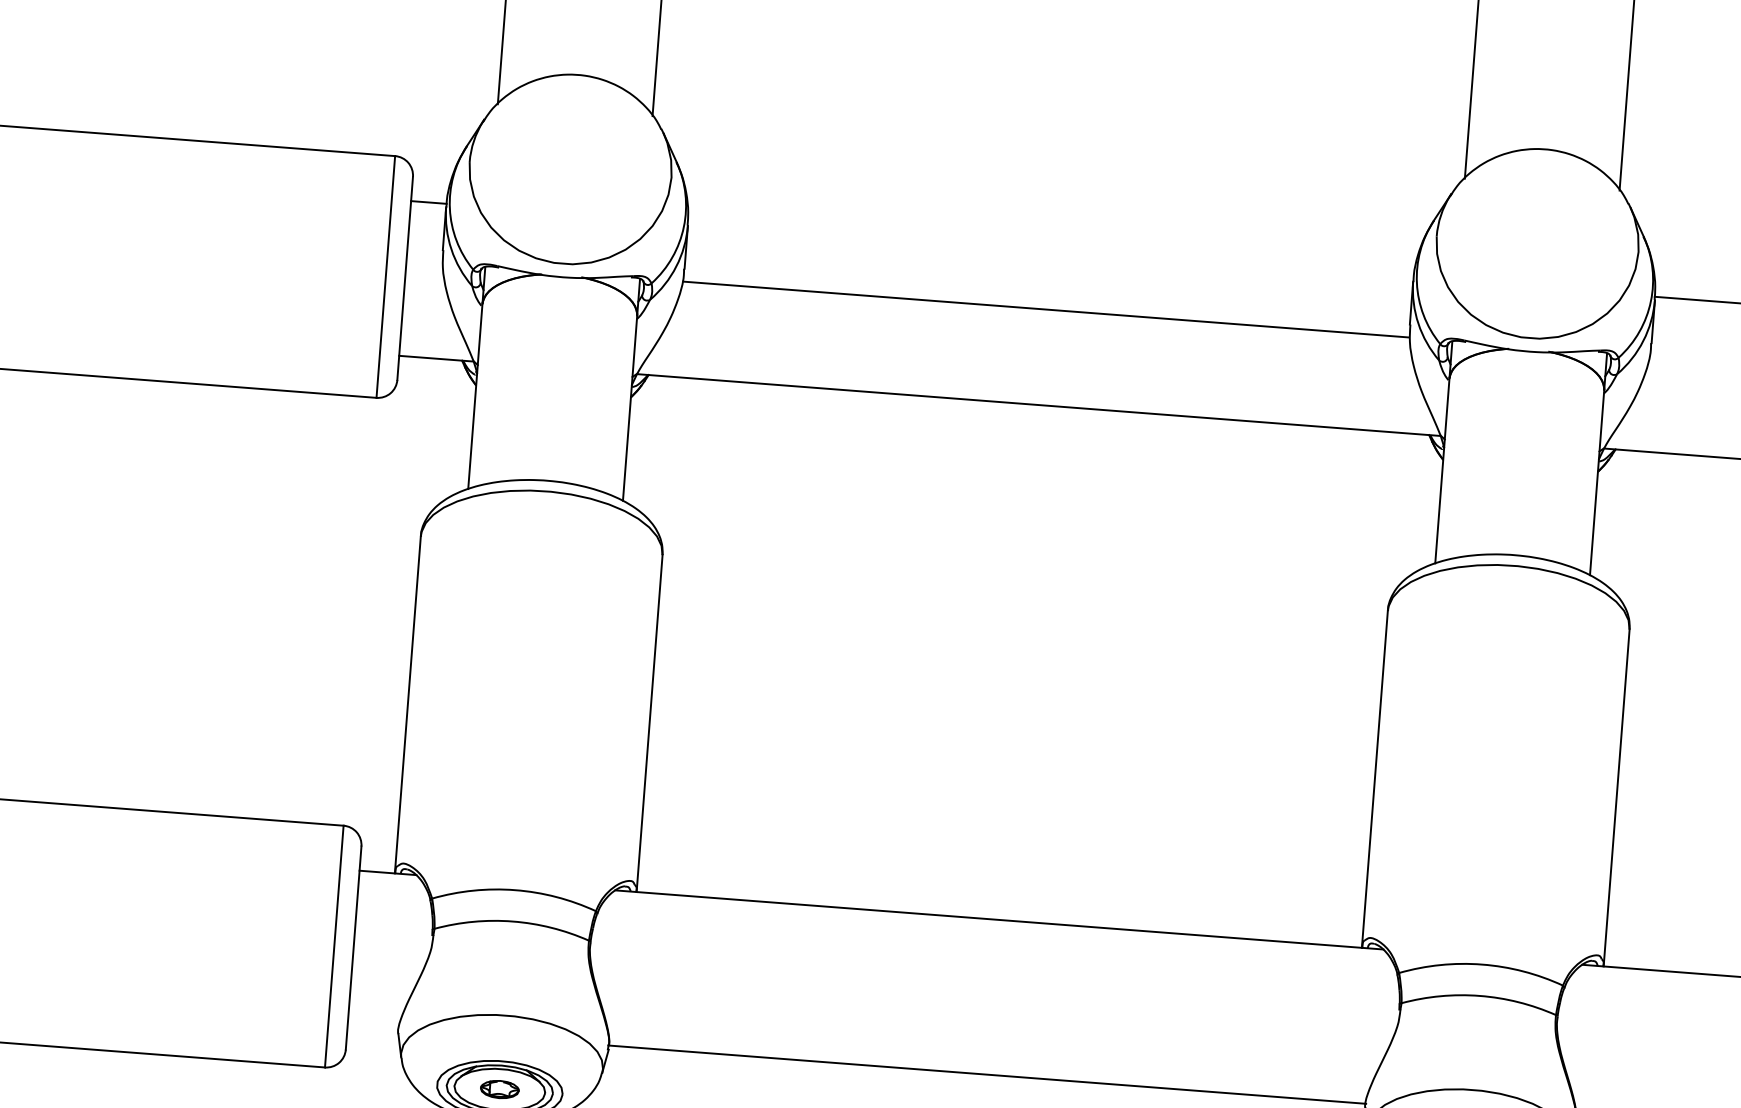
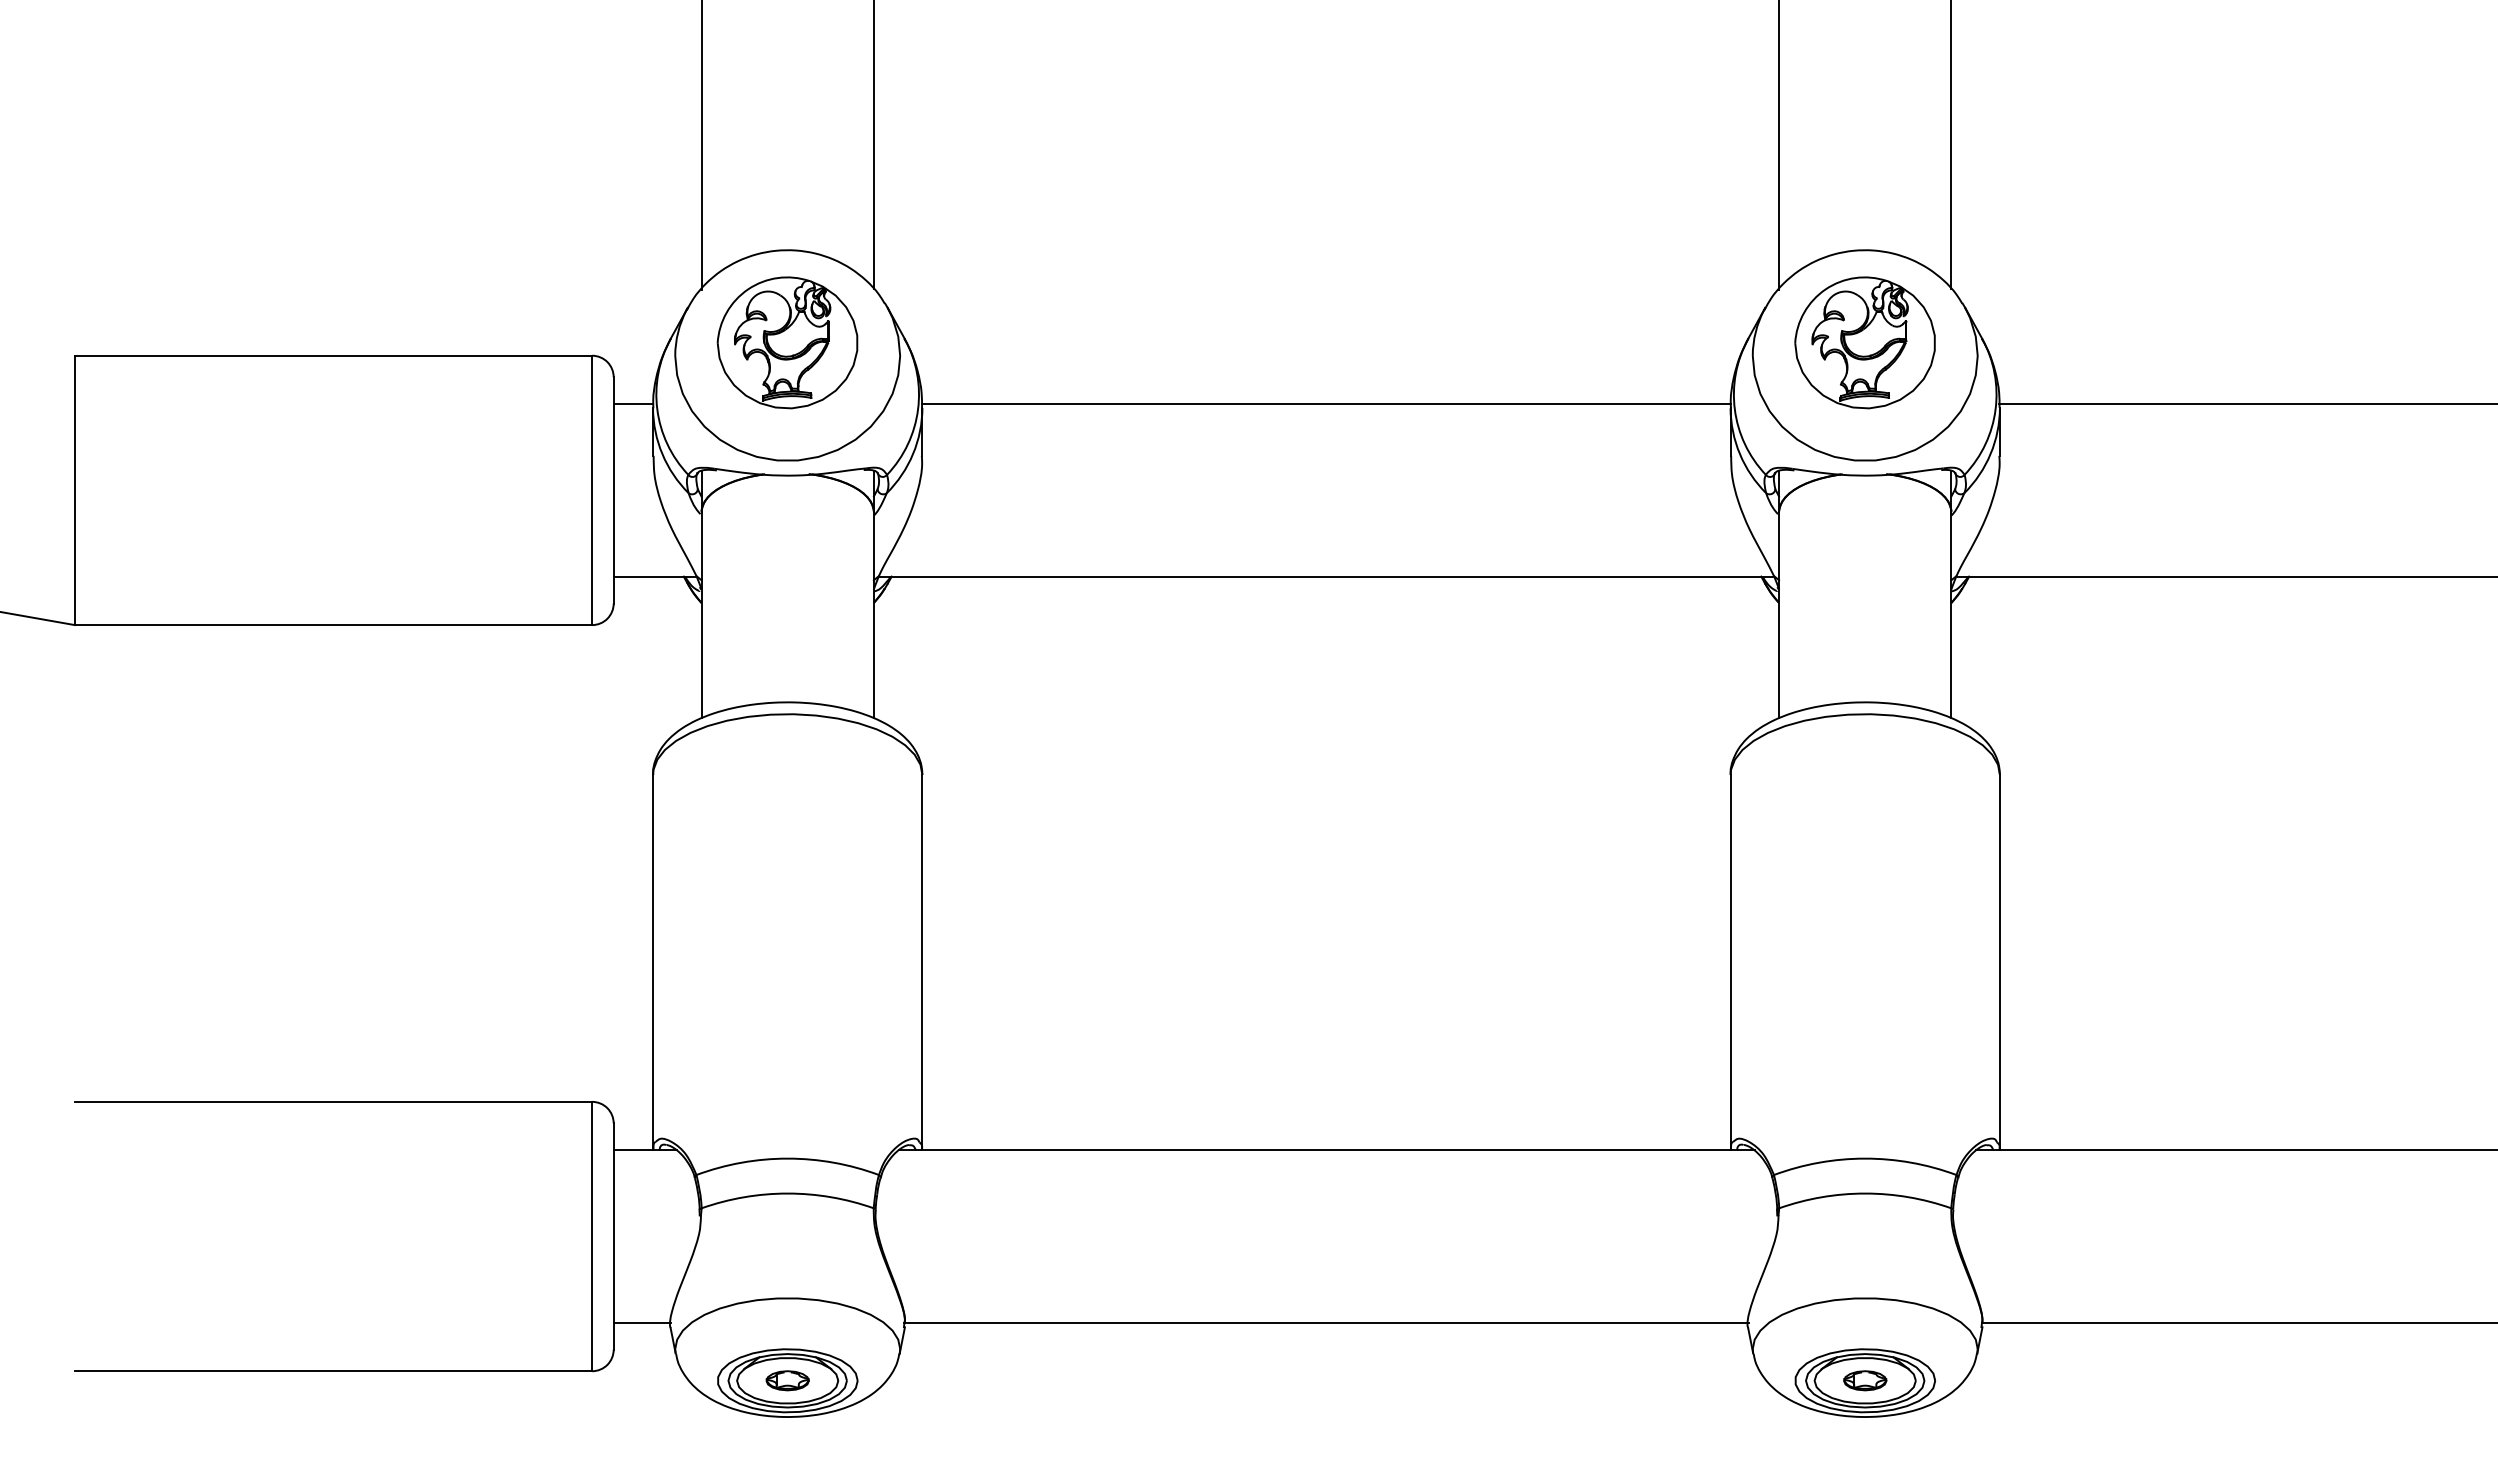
part: (571, 157) -> (787, 342), added
part: (1537, 232) -> (1864, 342), added
line: (1045, 309) -> (1325, 404), moved
line: (373, 1027) -> (642, 1322), added

